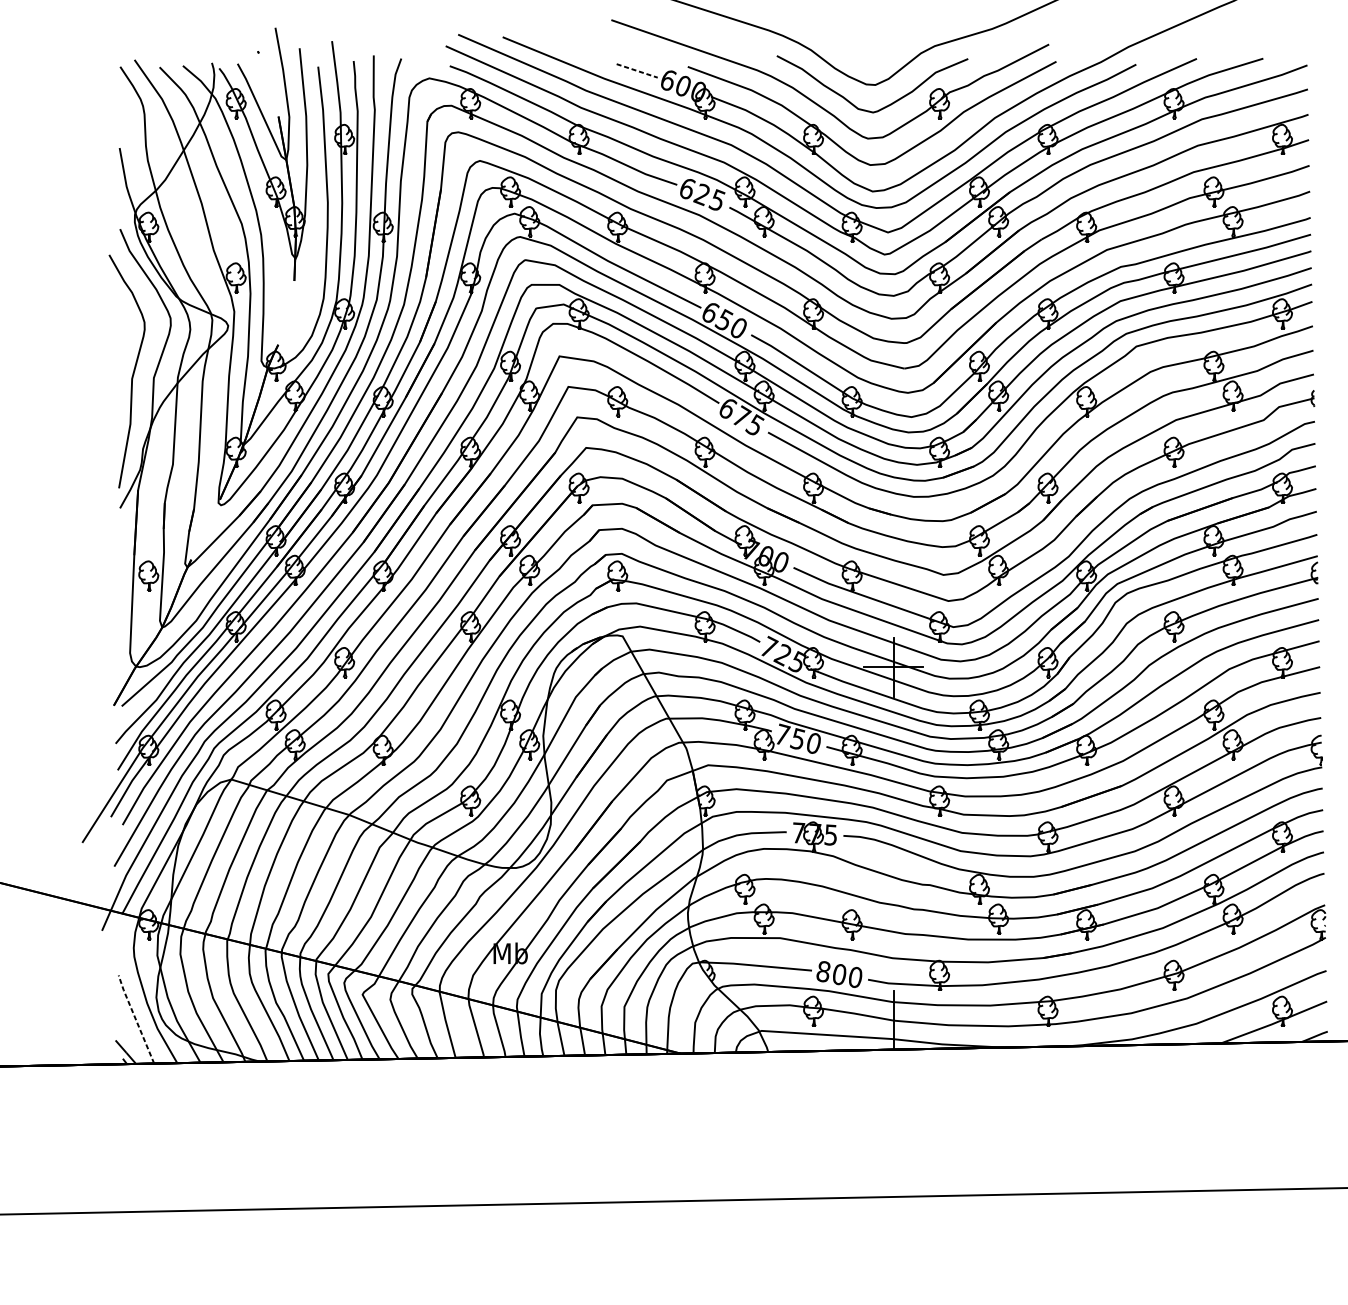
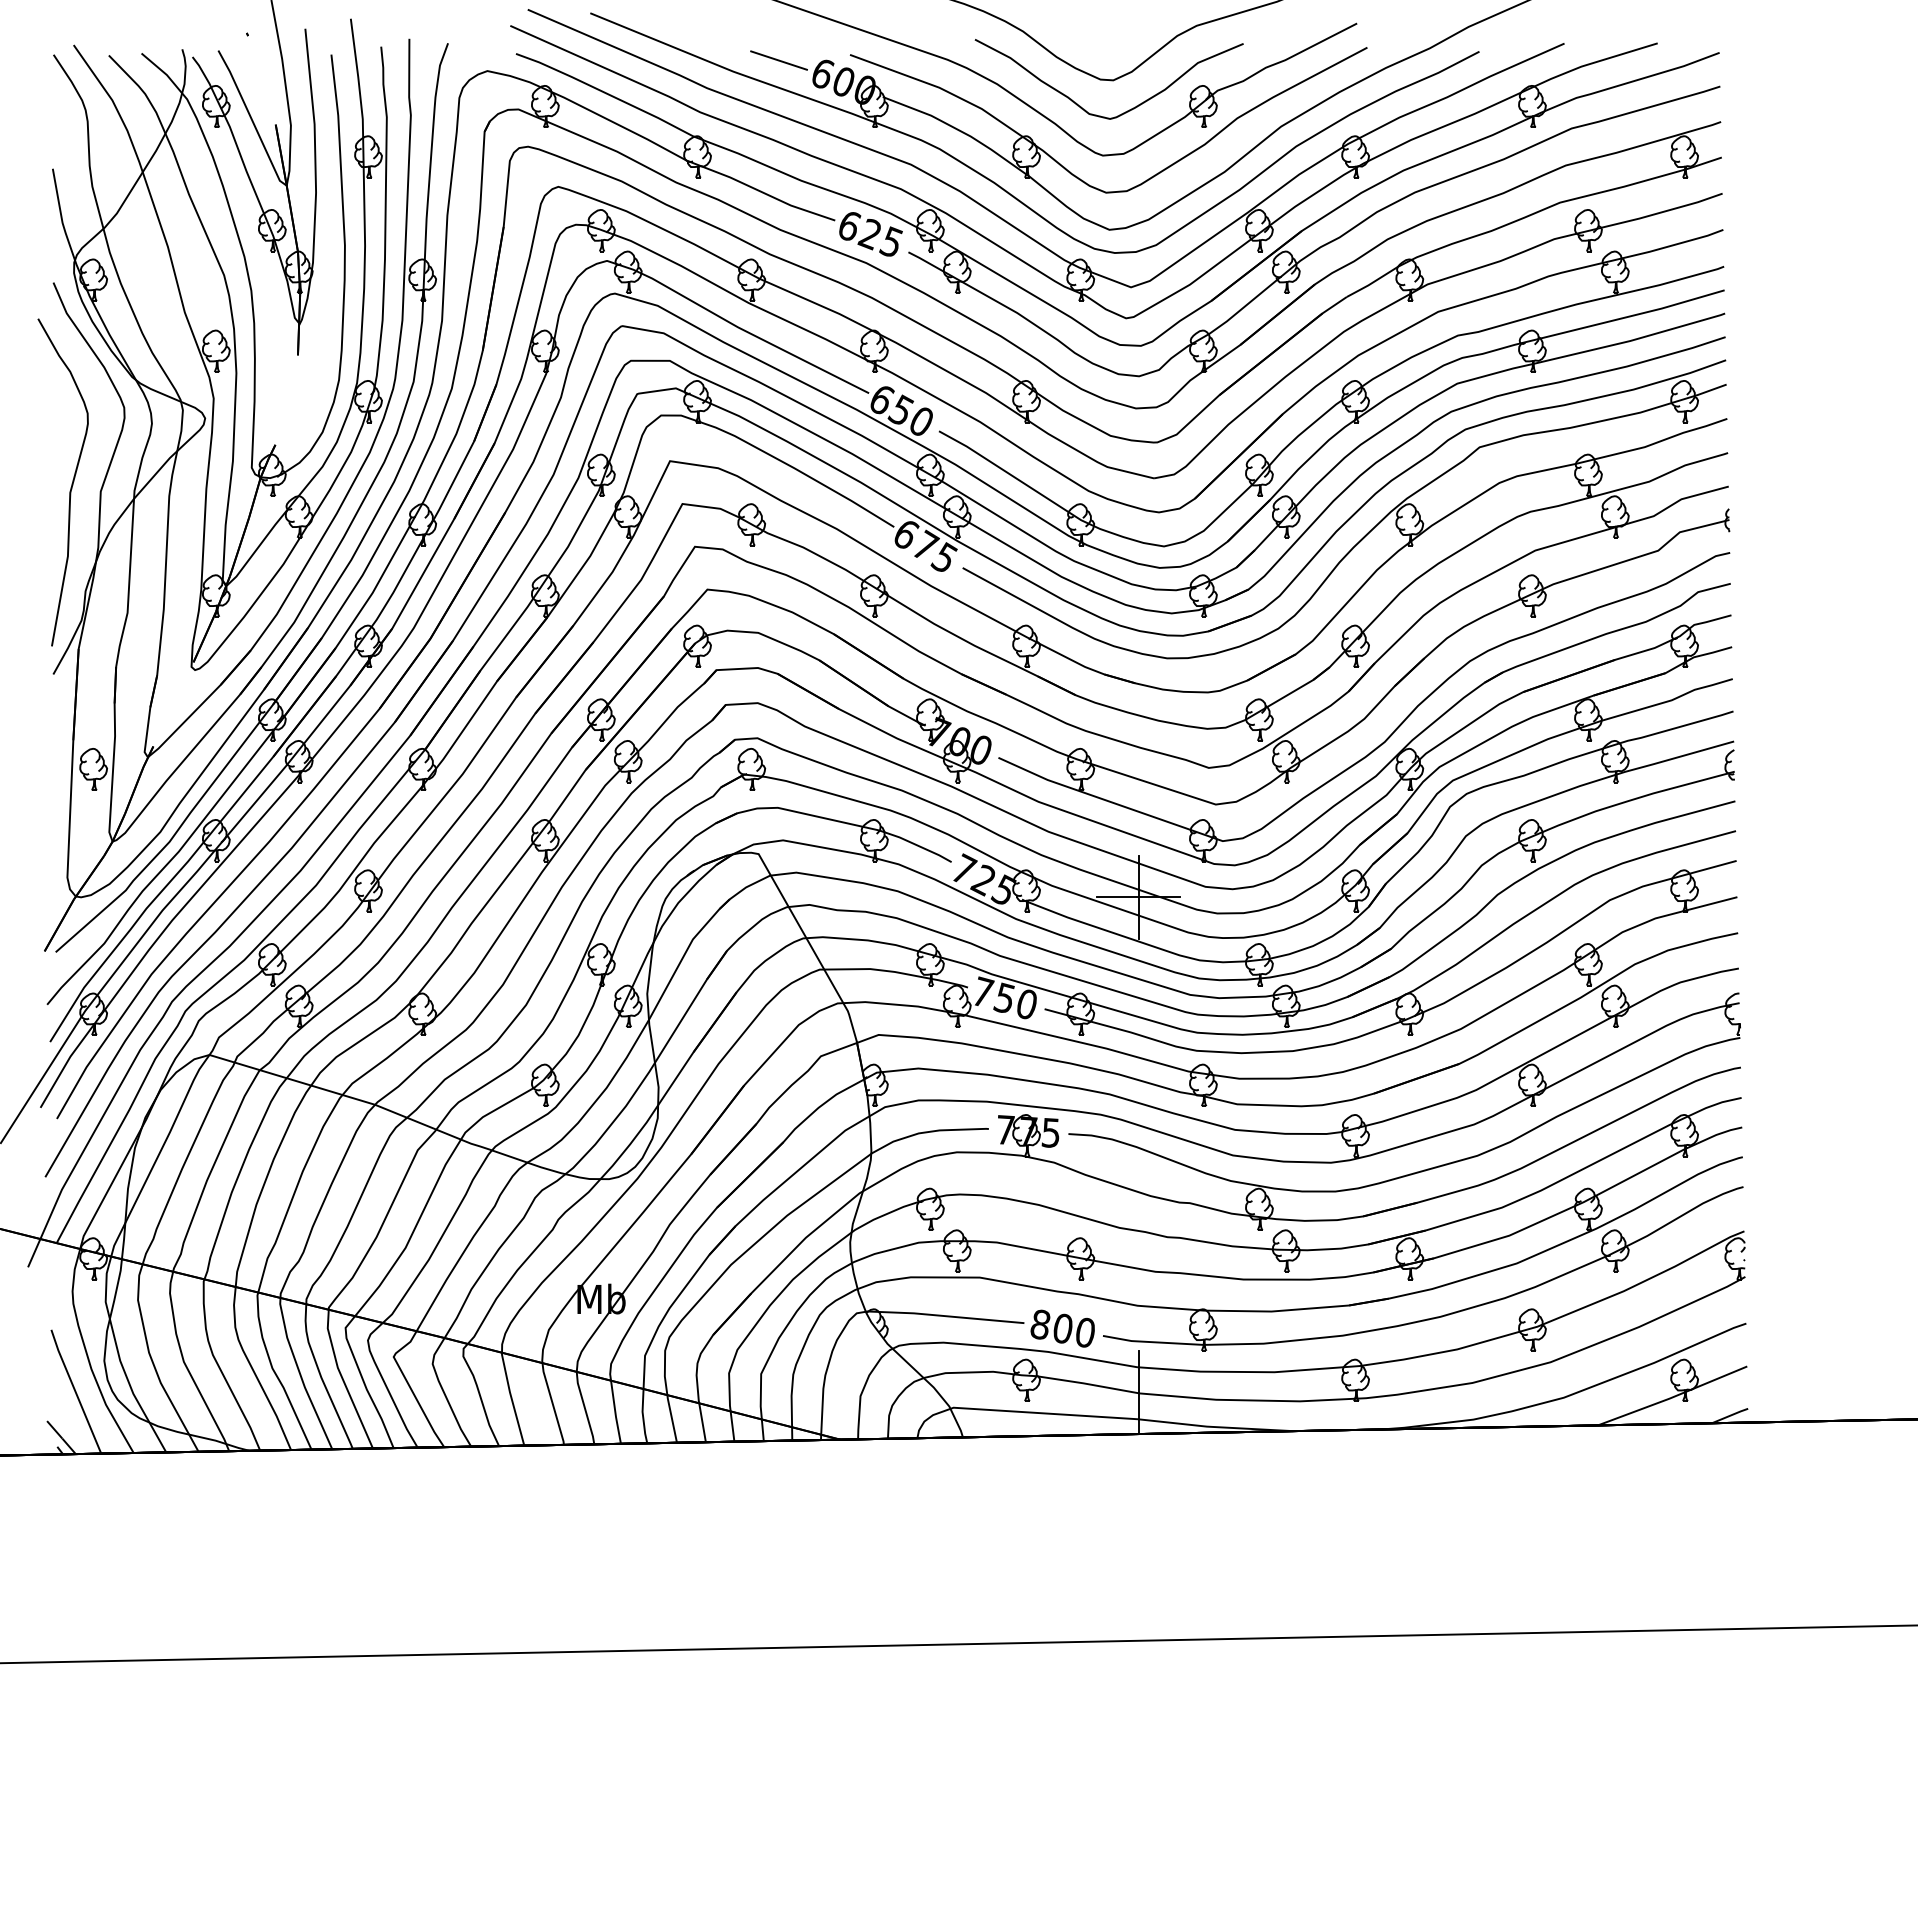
line: (637, 70) -> (779, 60), dashed -> solid
line: (135, 1019) -> (75, 1391), dashed -> solid

